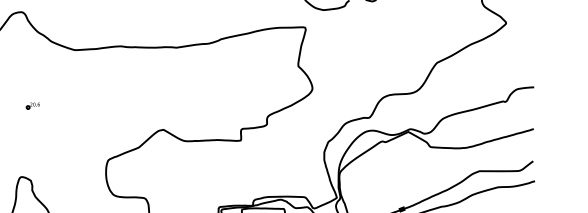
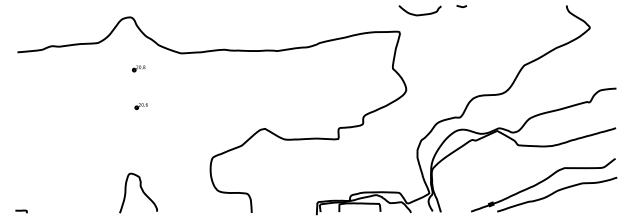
part: (30, 66) -> (138, 68), added

